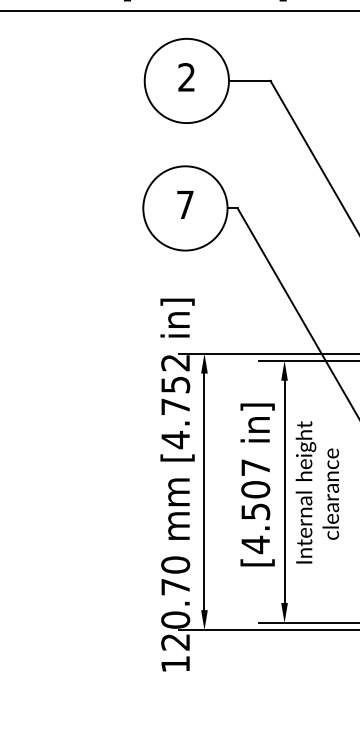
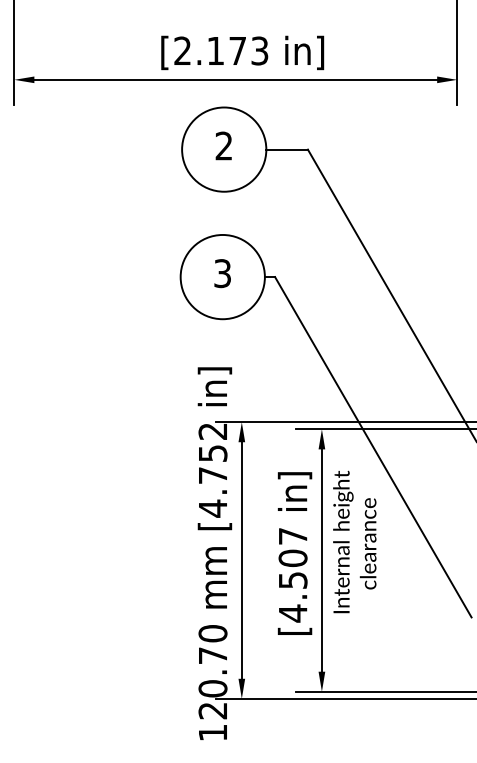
text: (185, 204) -> (222, 273), 7 -> 3
text: (317, 491) -> (354, 541), moved

